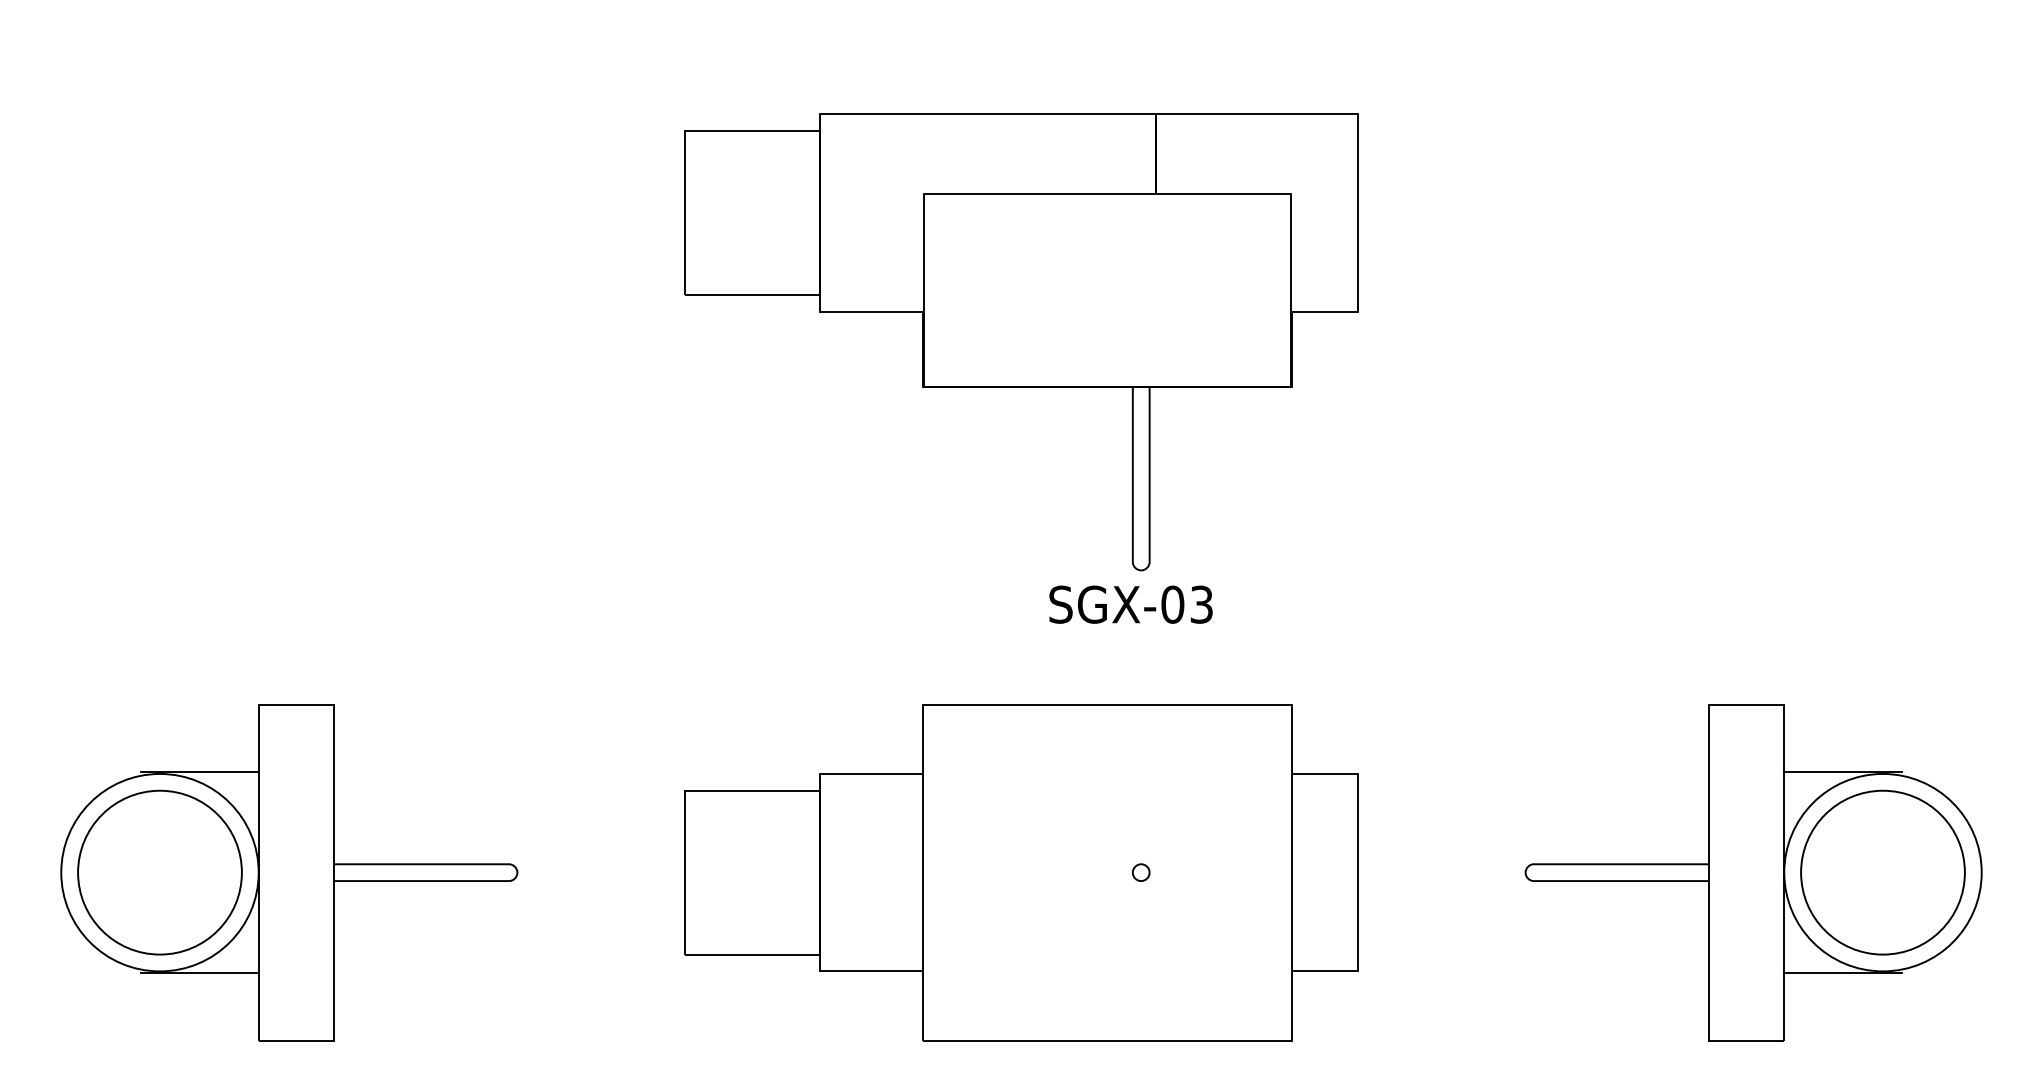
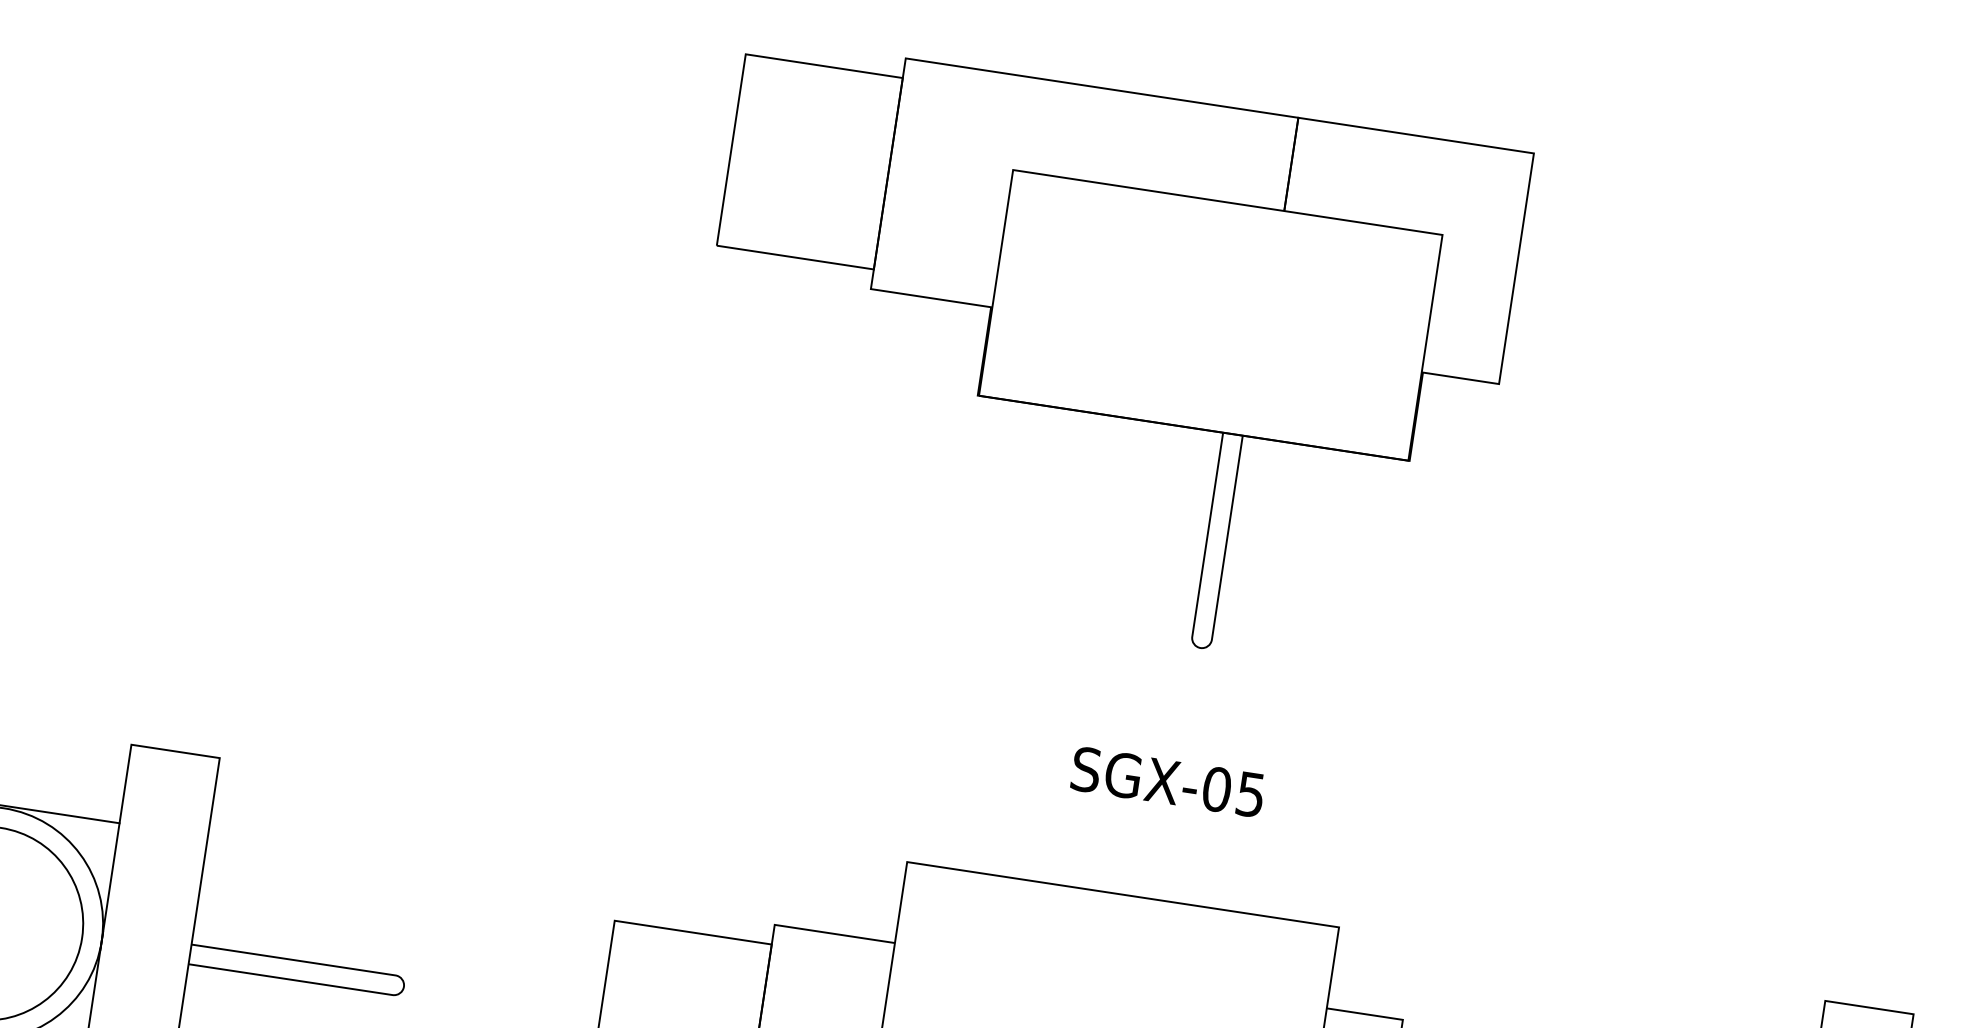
part: (1021, 342) -> (1101, 360), moved
text: (1201, 604) -> (1250, 794), SGX-03 -> SGX-05

